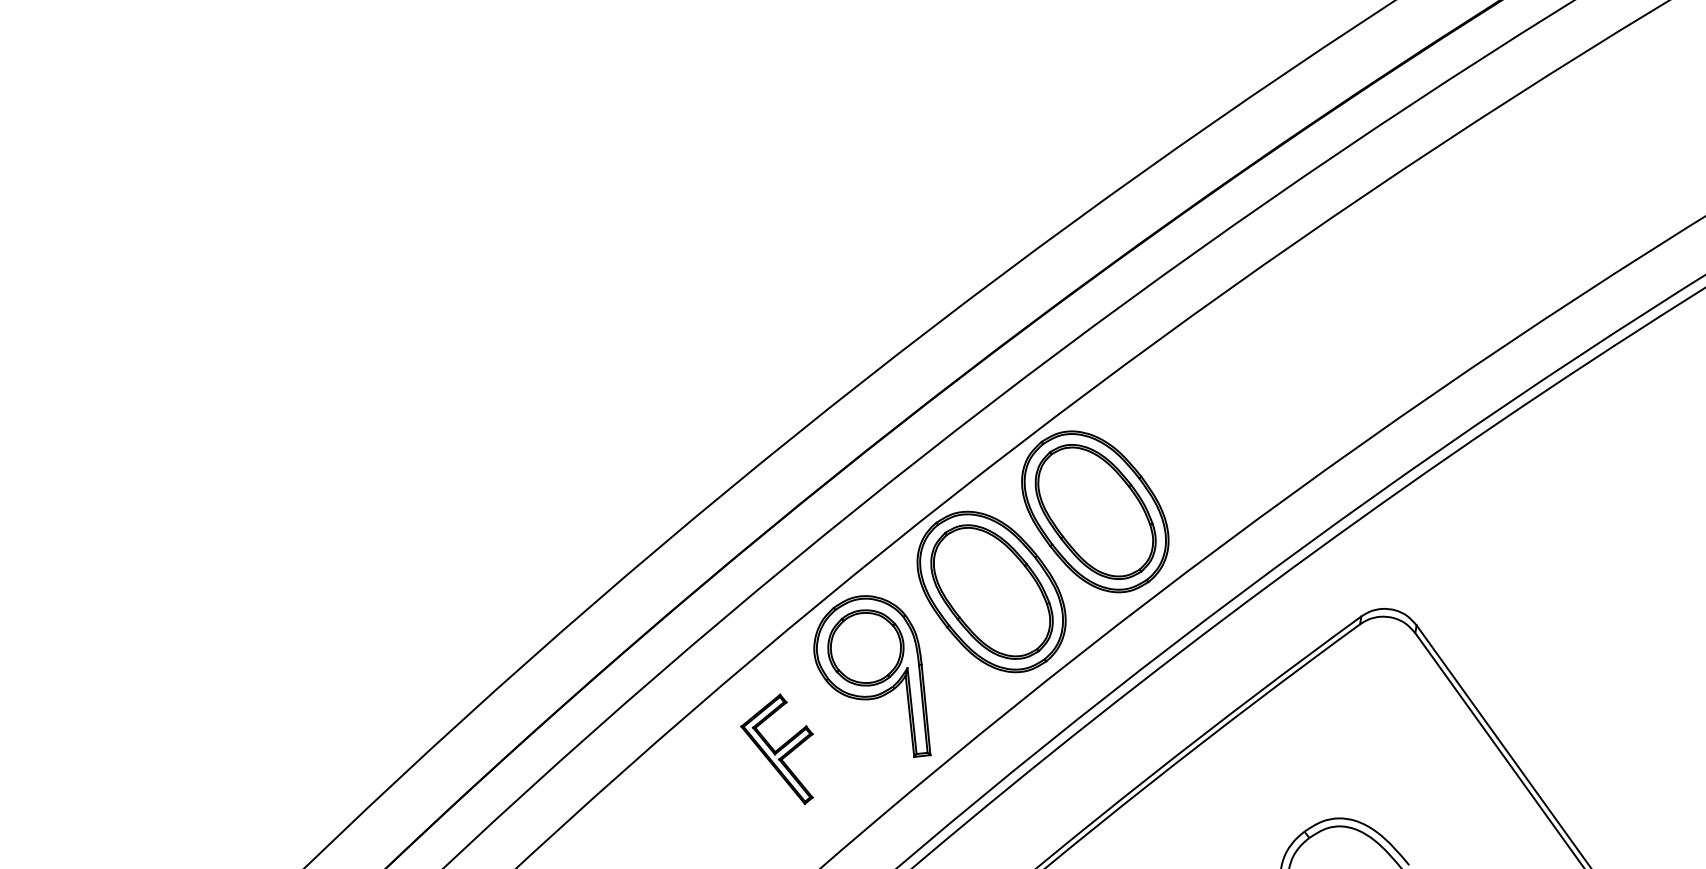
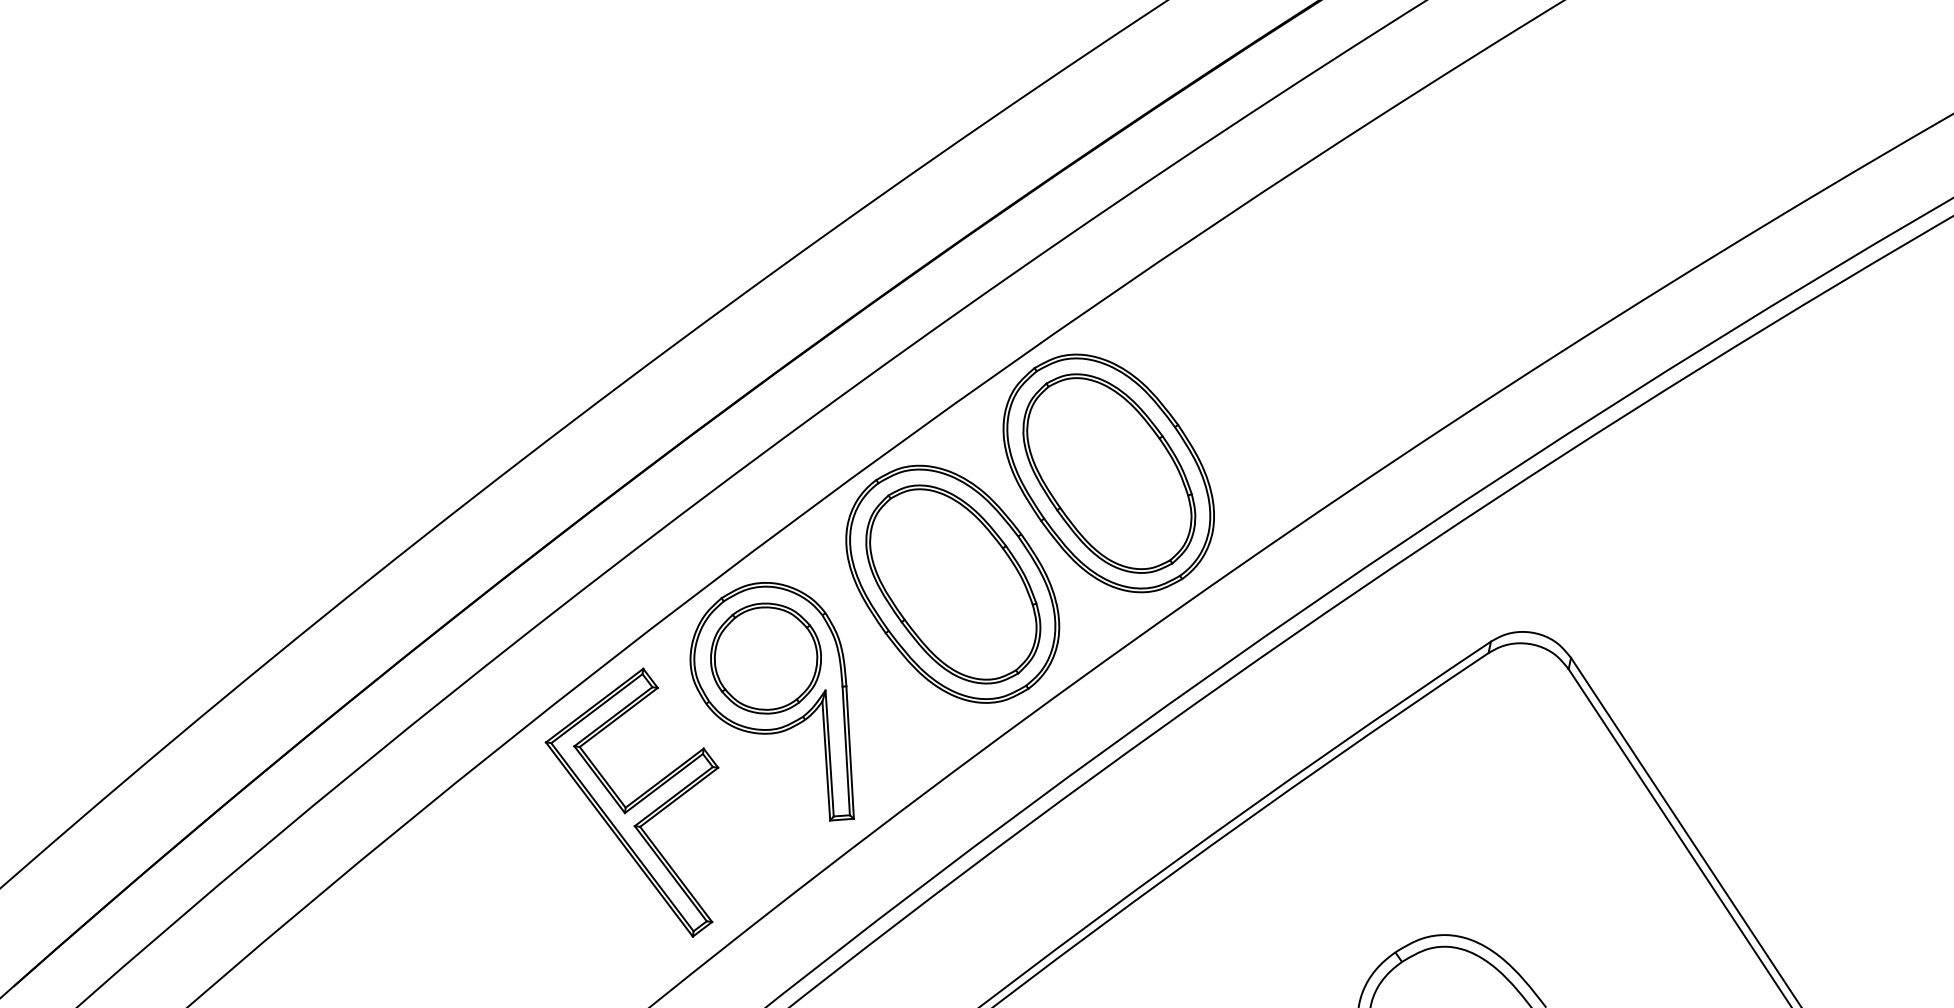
part: (776, 749) -> (629, 801), size x1.67

